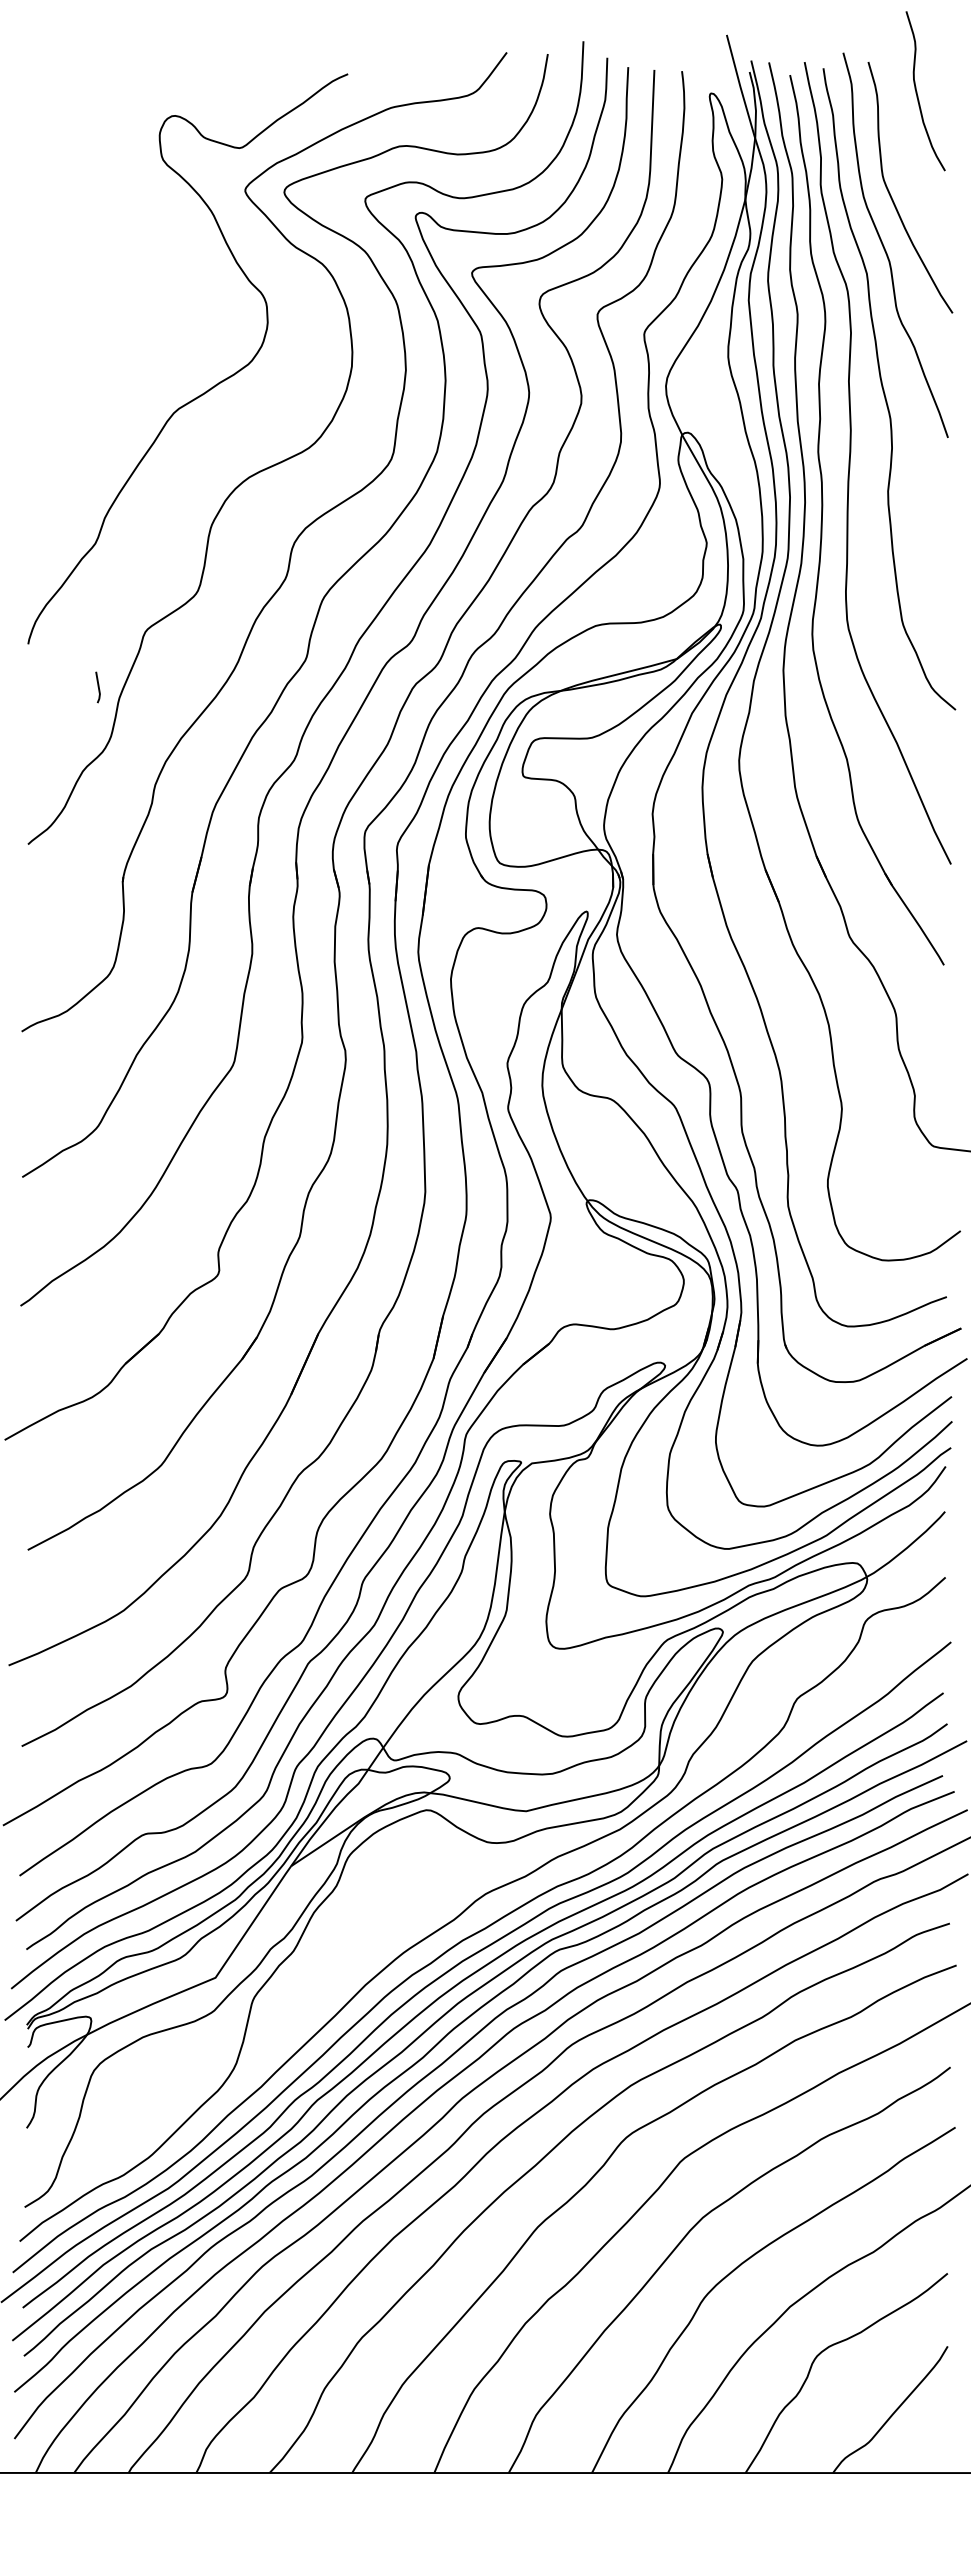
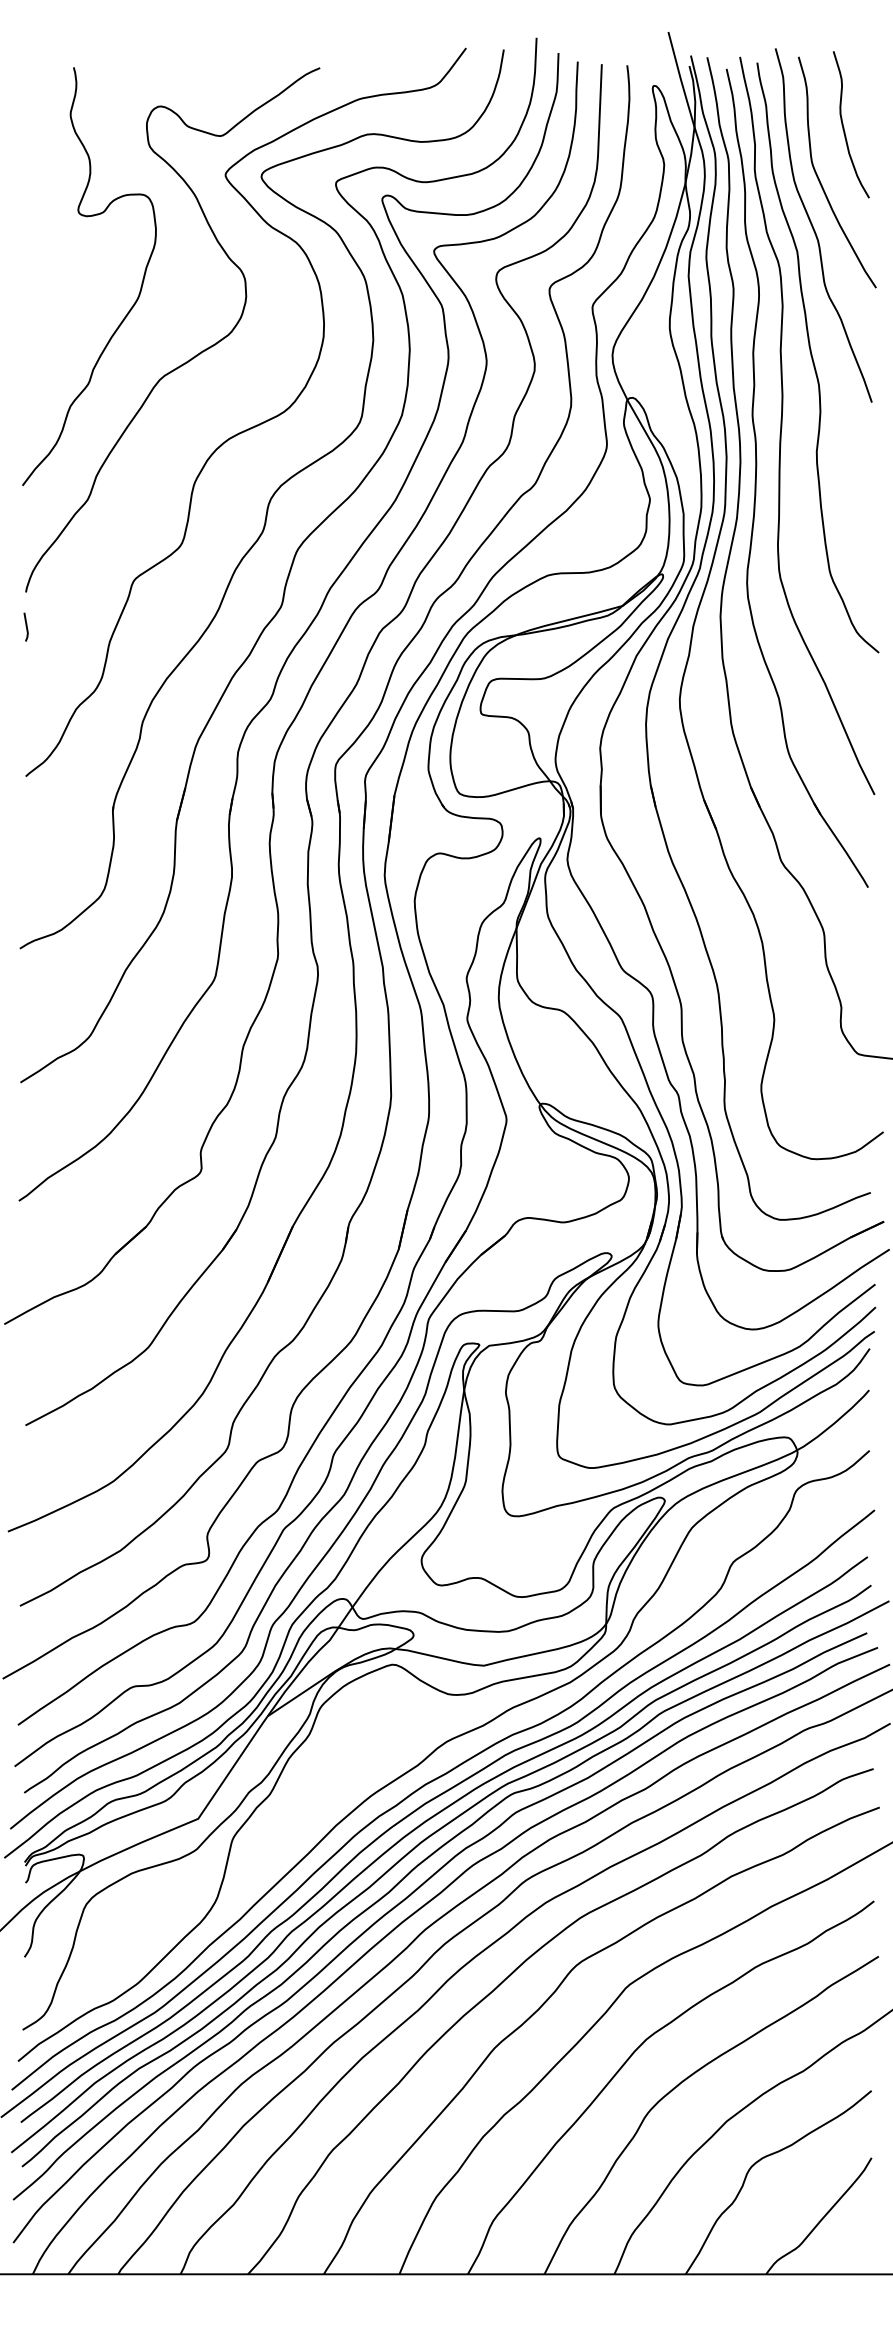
curve: (918, 94) -> (844, 127), moved
curve: (143, 333) -> (131, 306), added
line: (97, 686) -> (25, 626), moved

